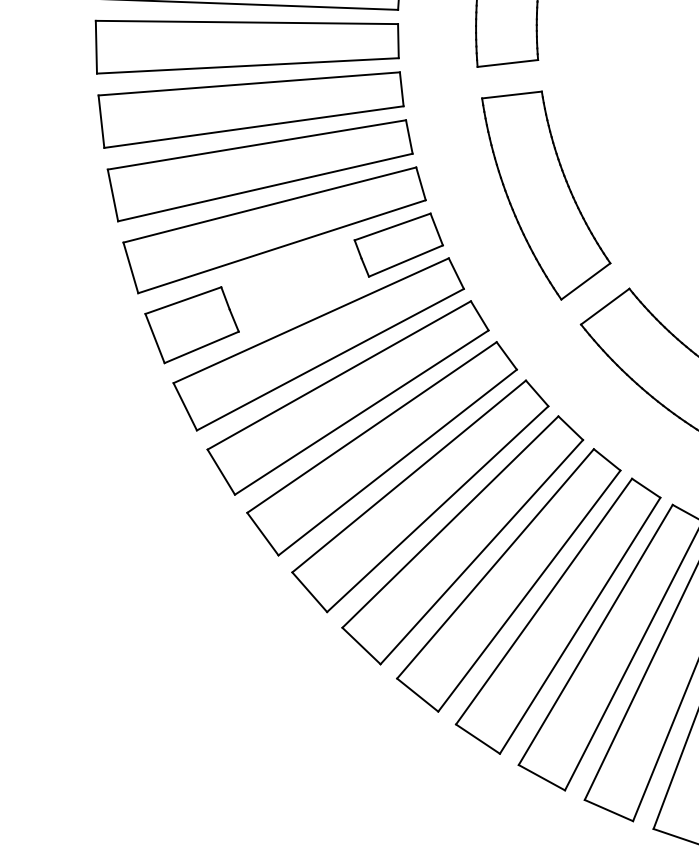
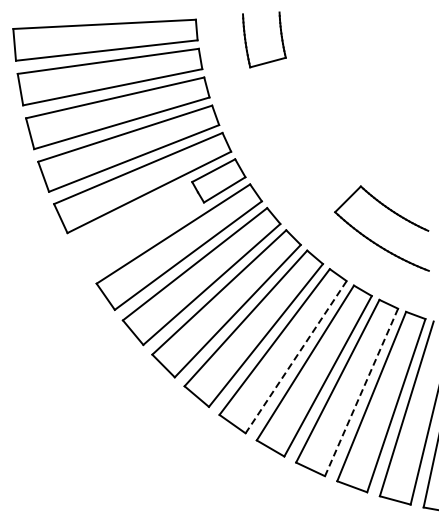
part: (544, 194) -> (301, 137), removed
part: (191, 325) -> (102, 247), removed
line: (480, 552) -> (295, 357), solid -> dashed
line: (580, 625) -> (361, 392), solid -> dashed

